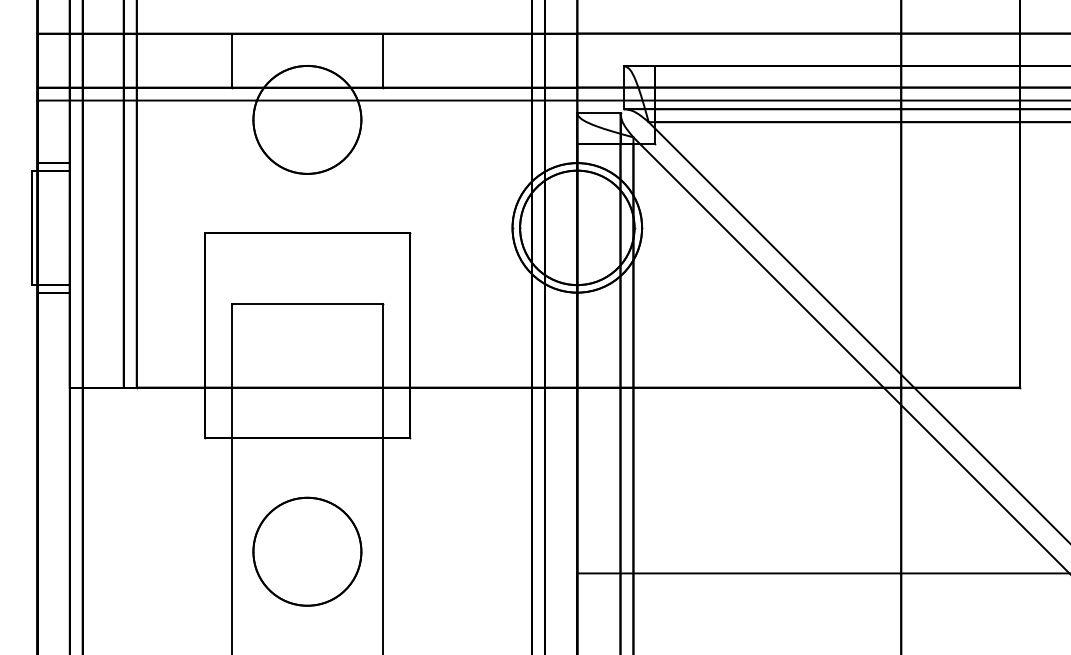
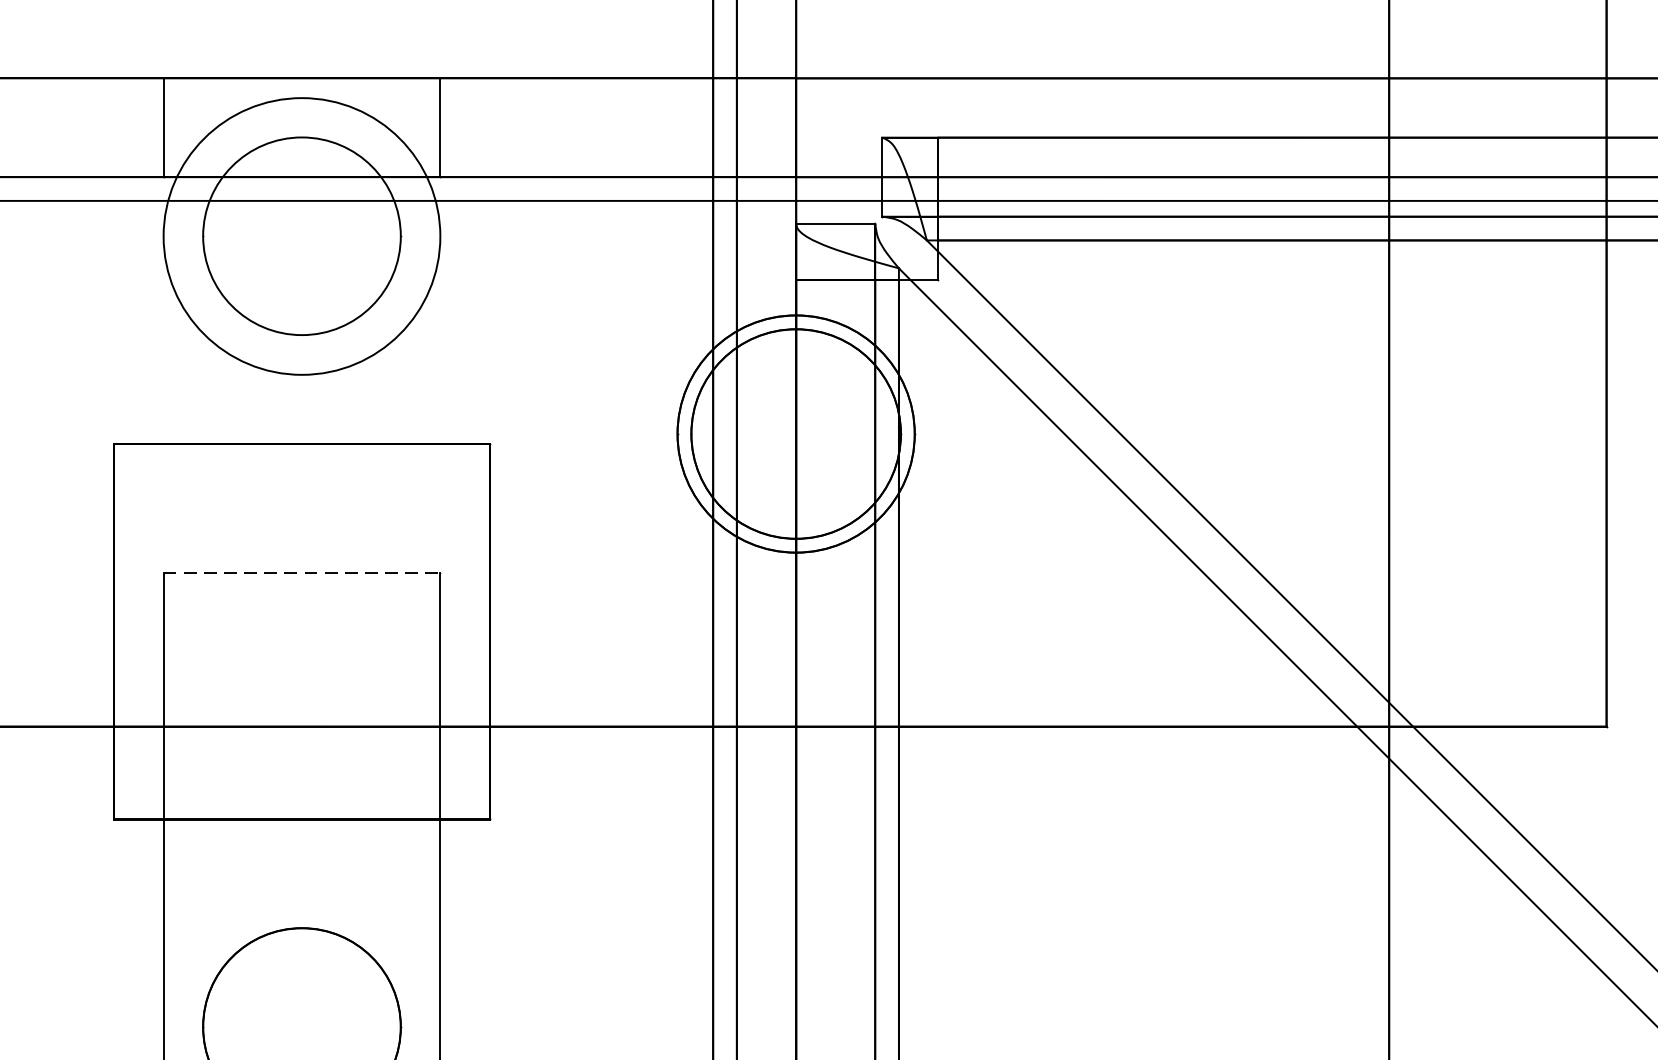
circle: (307, 119) -> (302, 235), size x1.4
line: (307, 303) -> (302, 572), solid -> dashed

